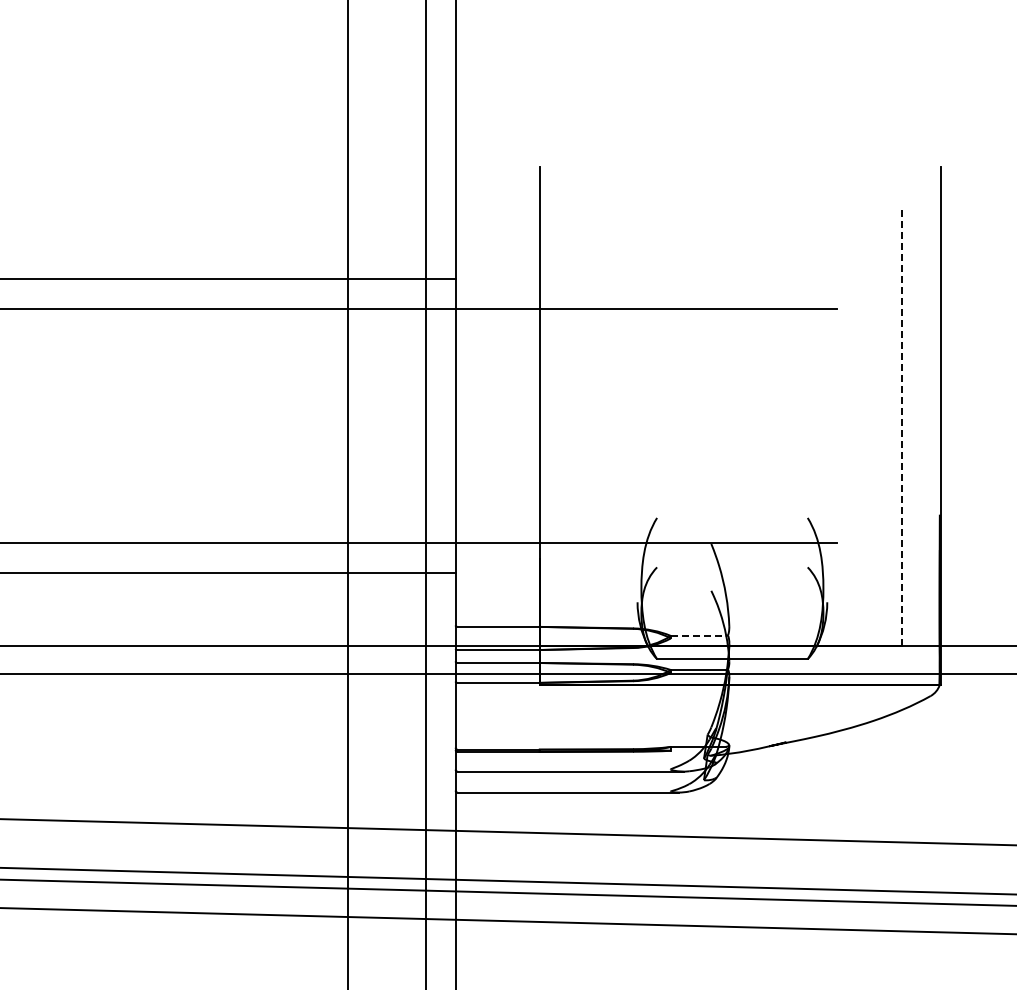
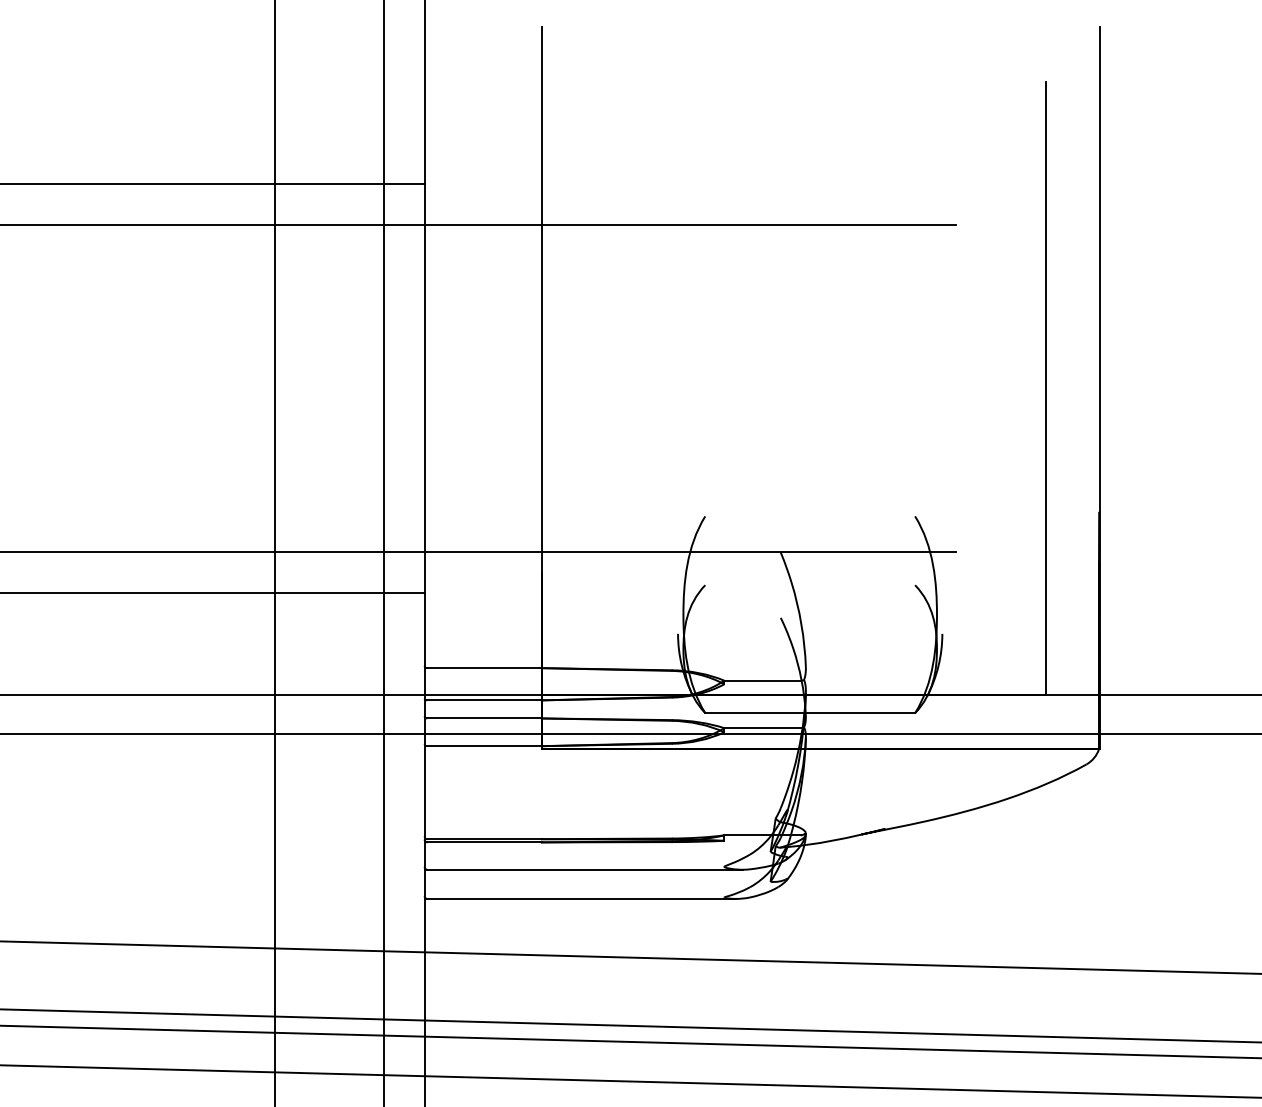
line: (901, 425) -> (1045, 387), dashed -> solid
line: (698, 635) -> (762, 680), dashed -> solid

